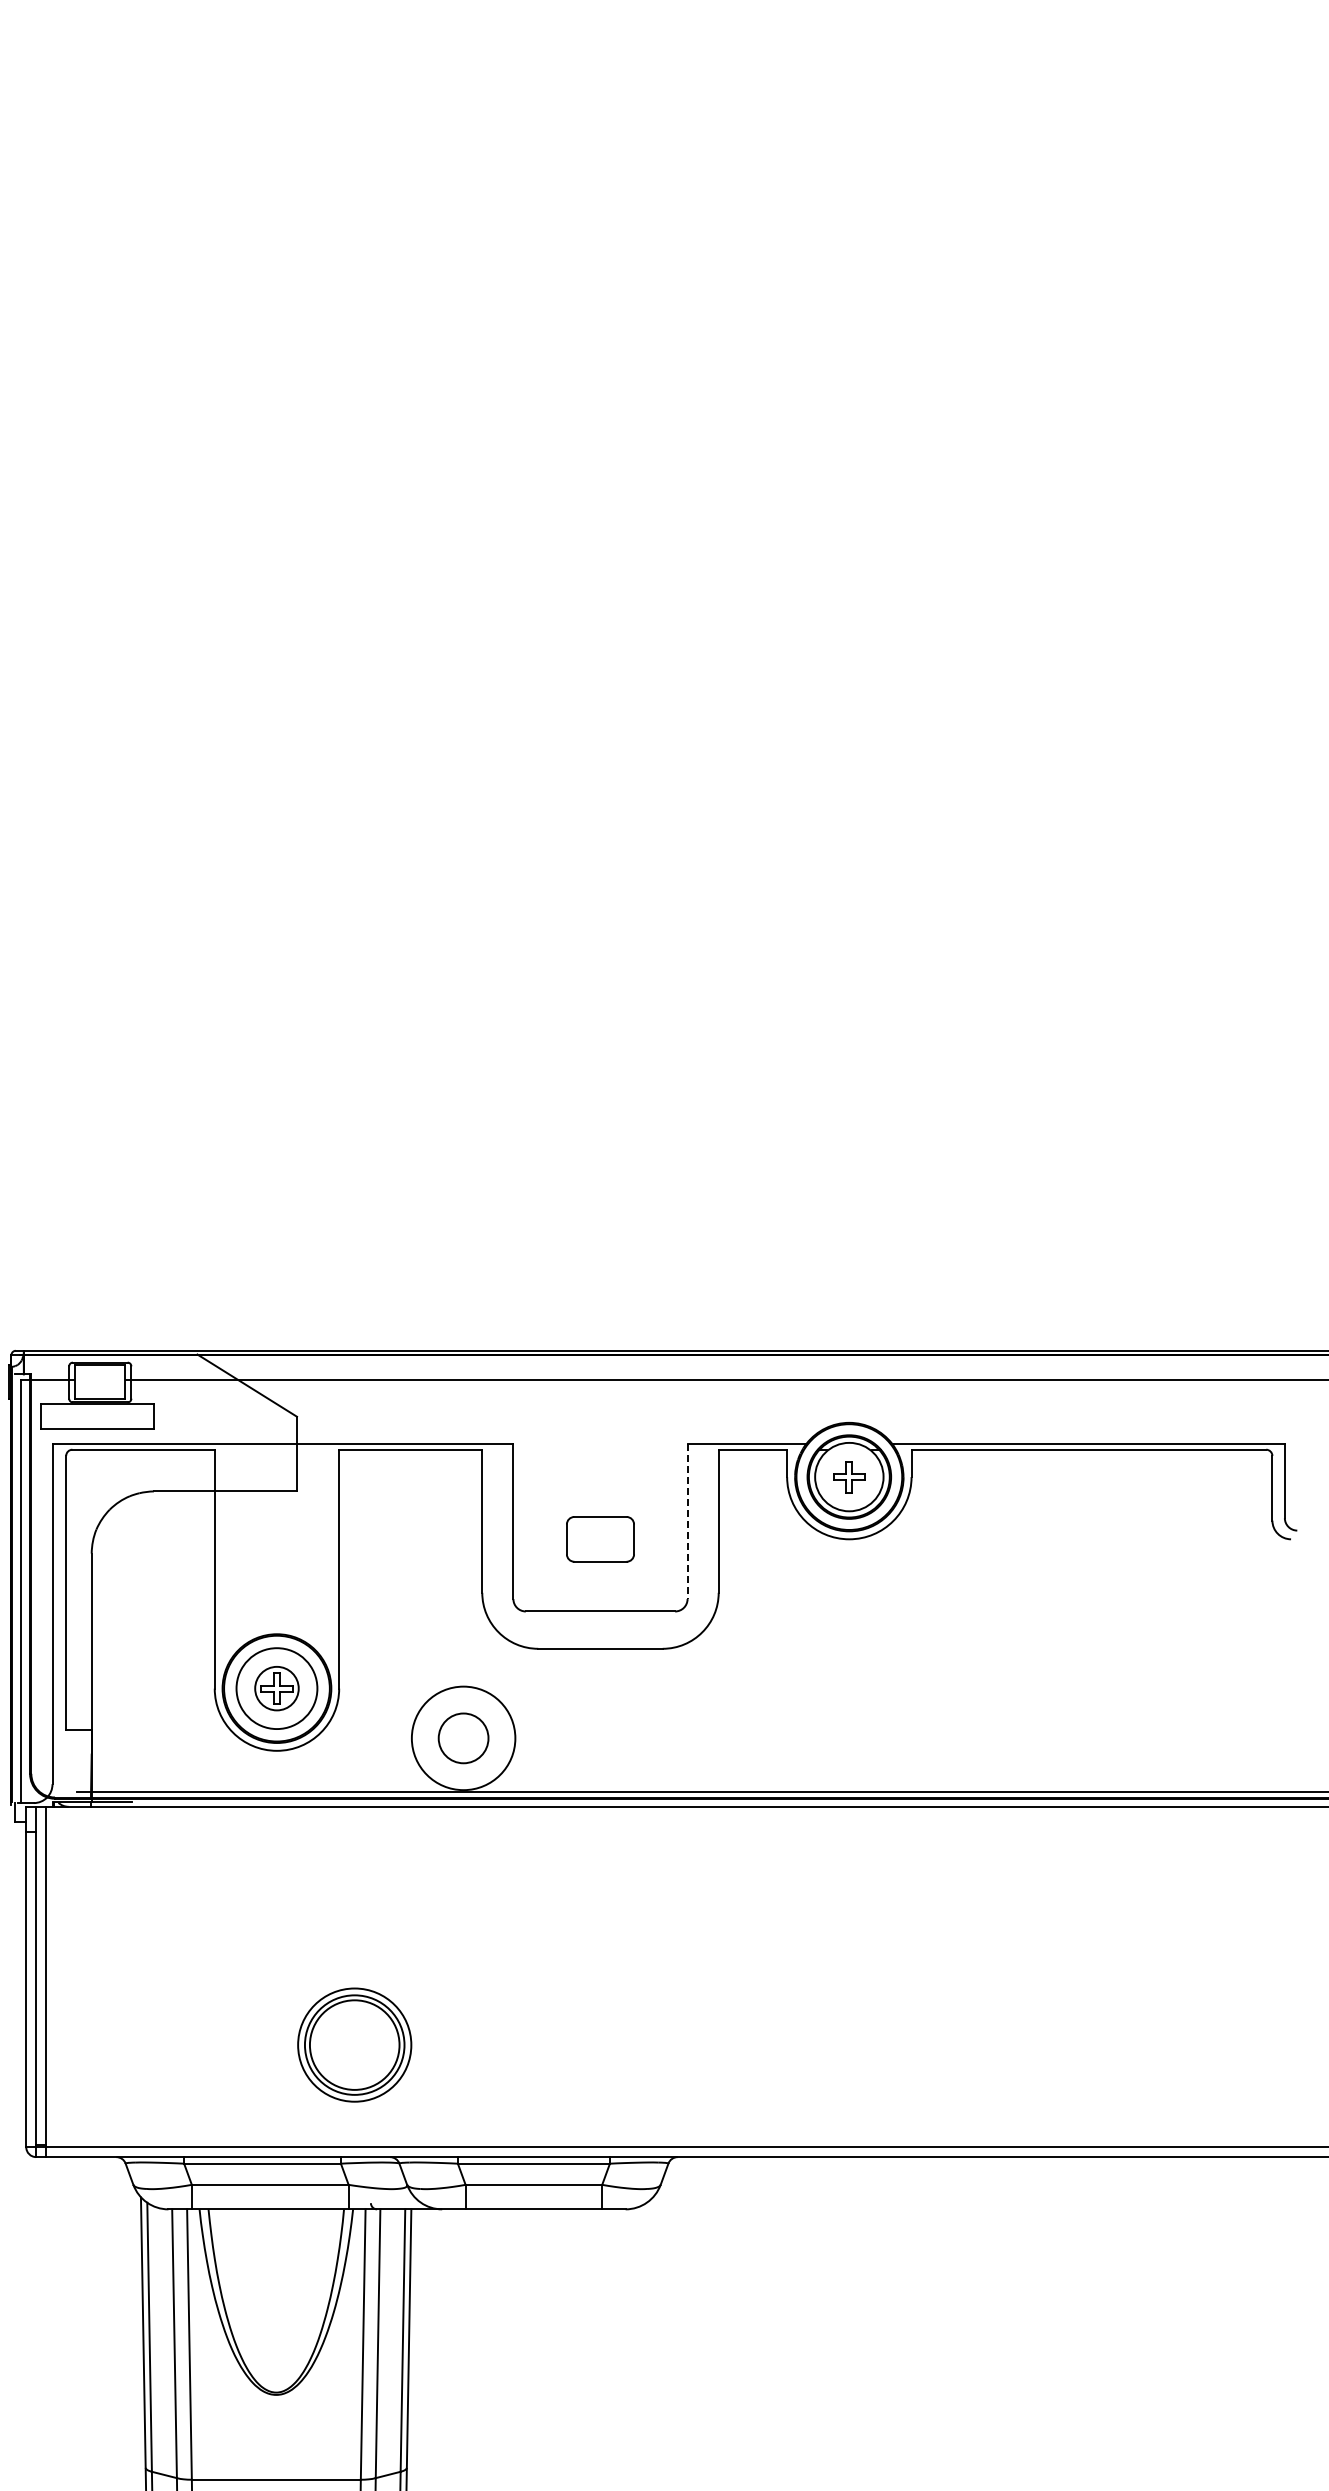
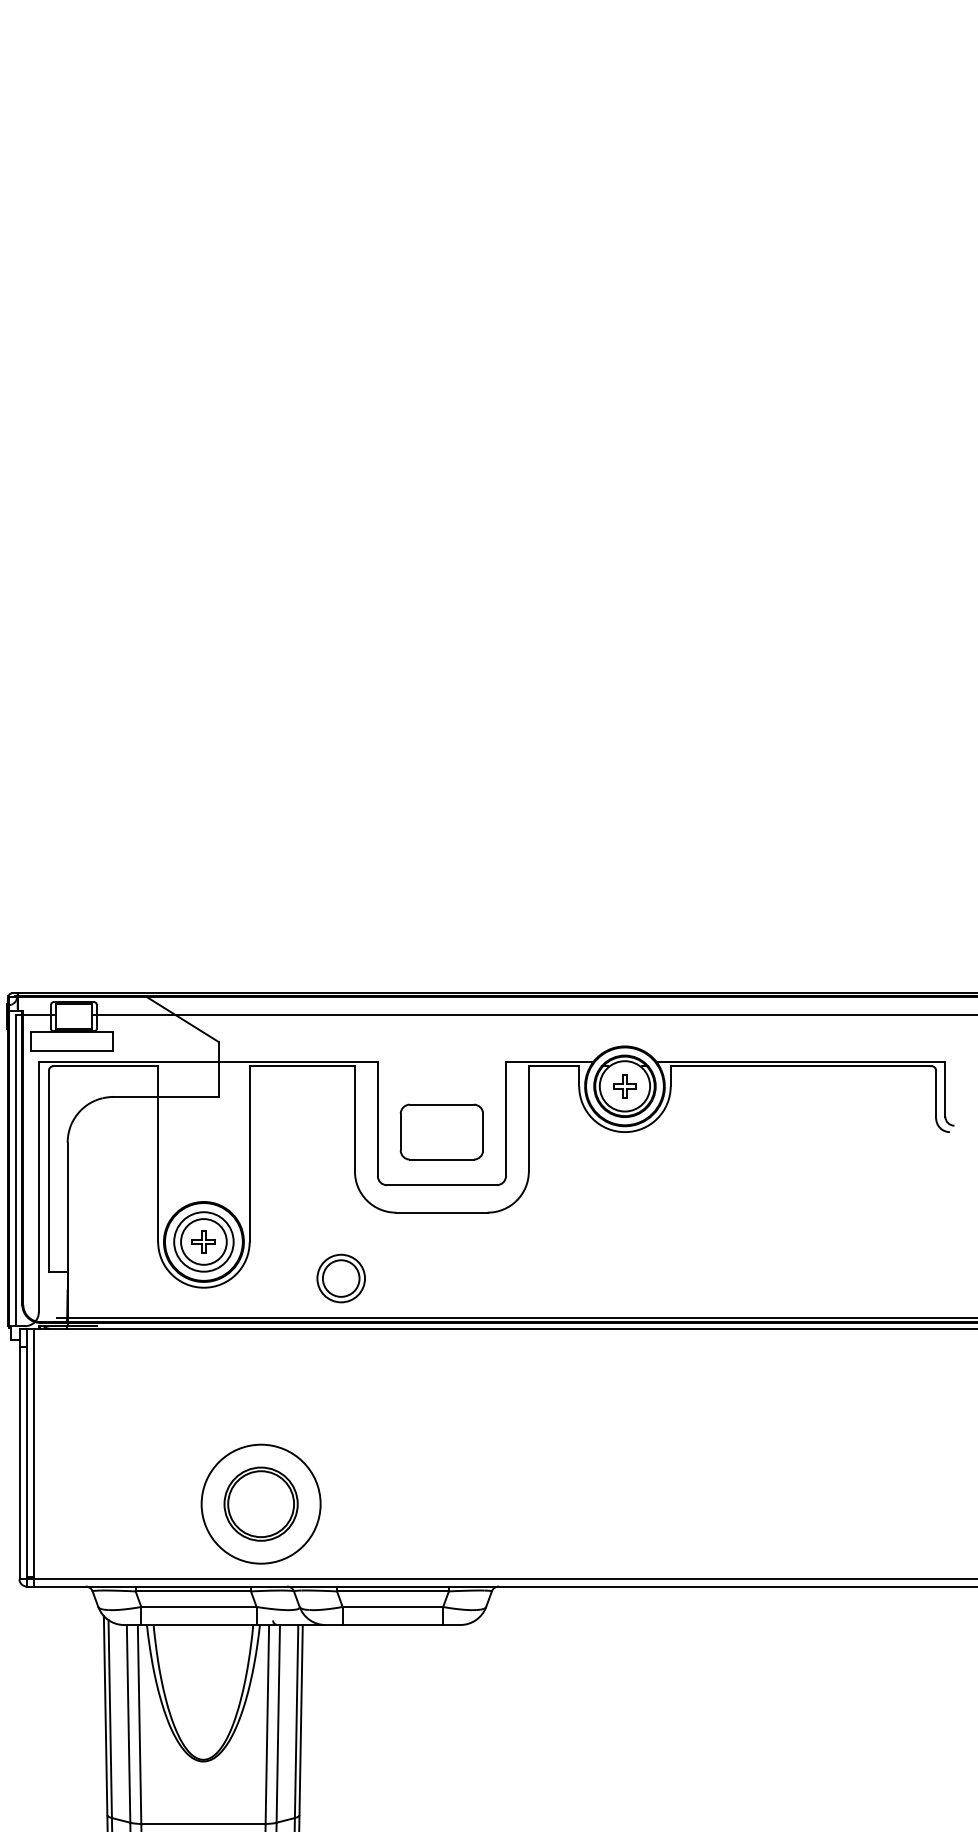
line: (687, 1521) -> (505, 1119), dashed -> solid
part: (600, 1539) -> (441, 1132), size x1.67
circle: (276, 1688) -> (203, 1241), size x1.43
circle: (463, 1738) -> (341, 1278), size x0.62
circle: (354, 2045) -> (260, 1504), size x1.43

